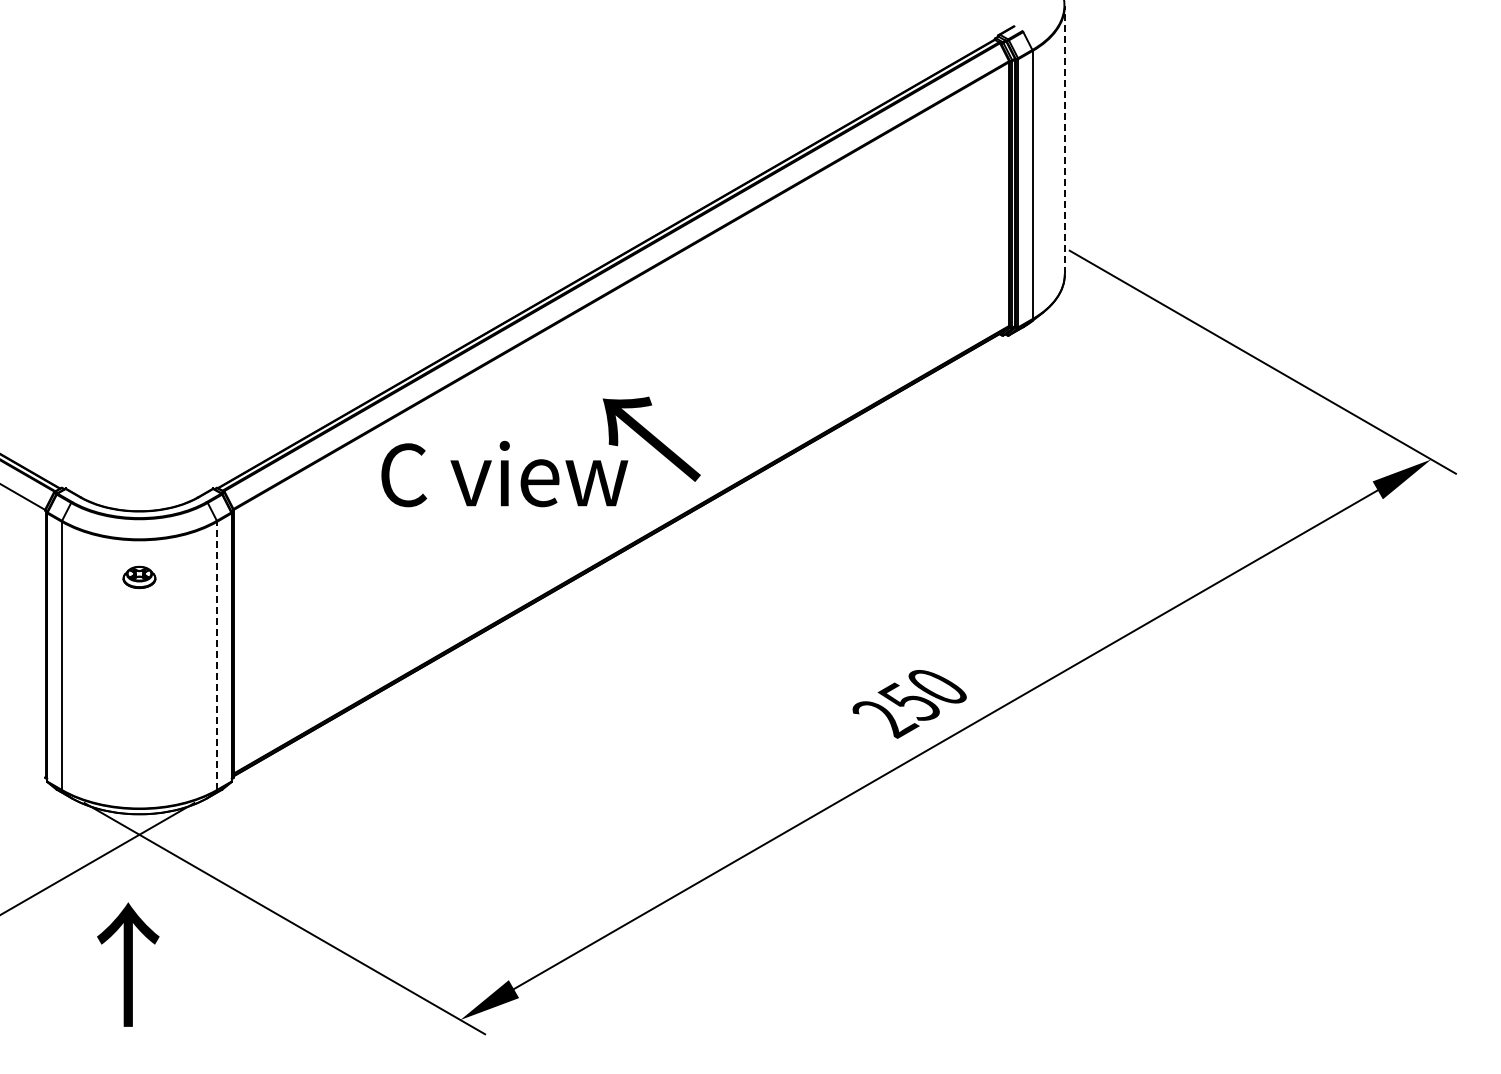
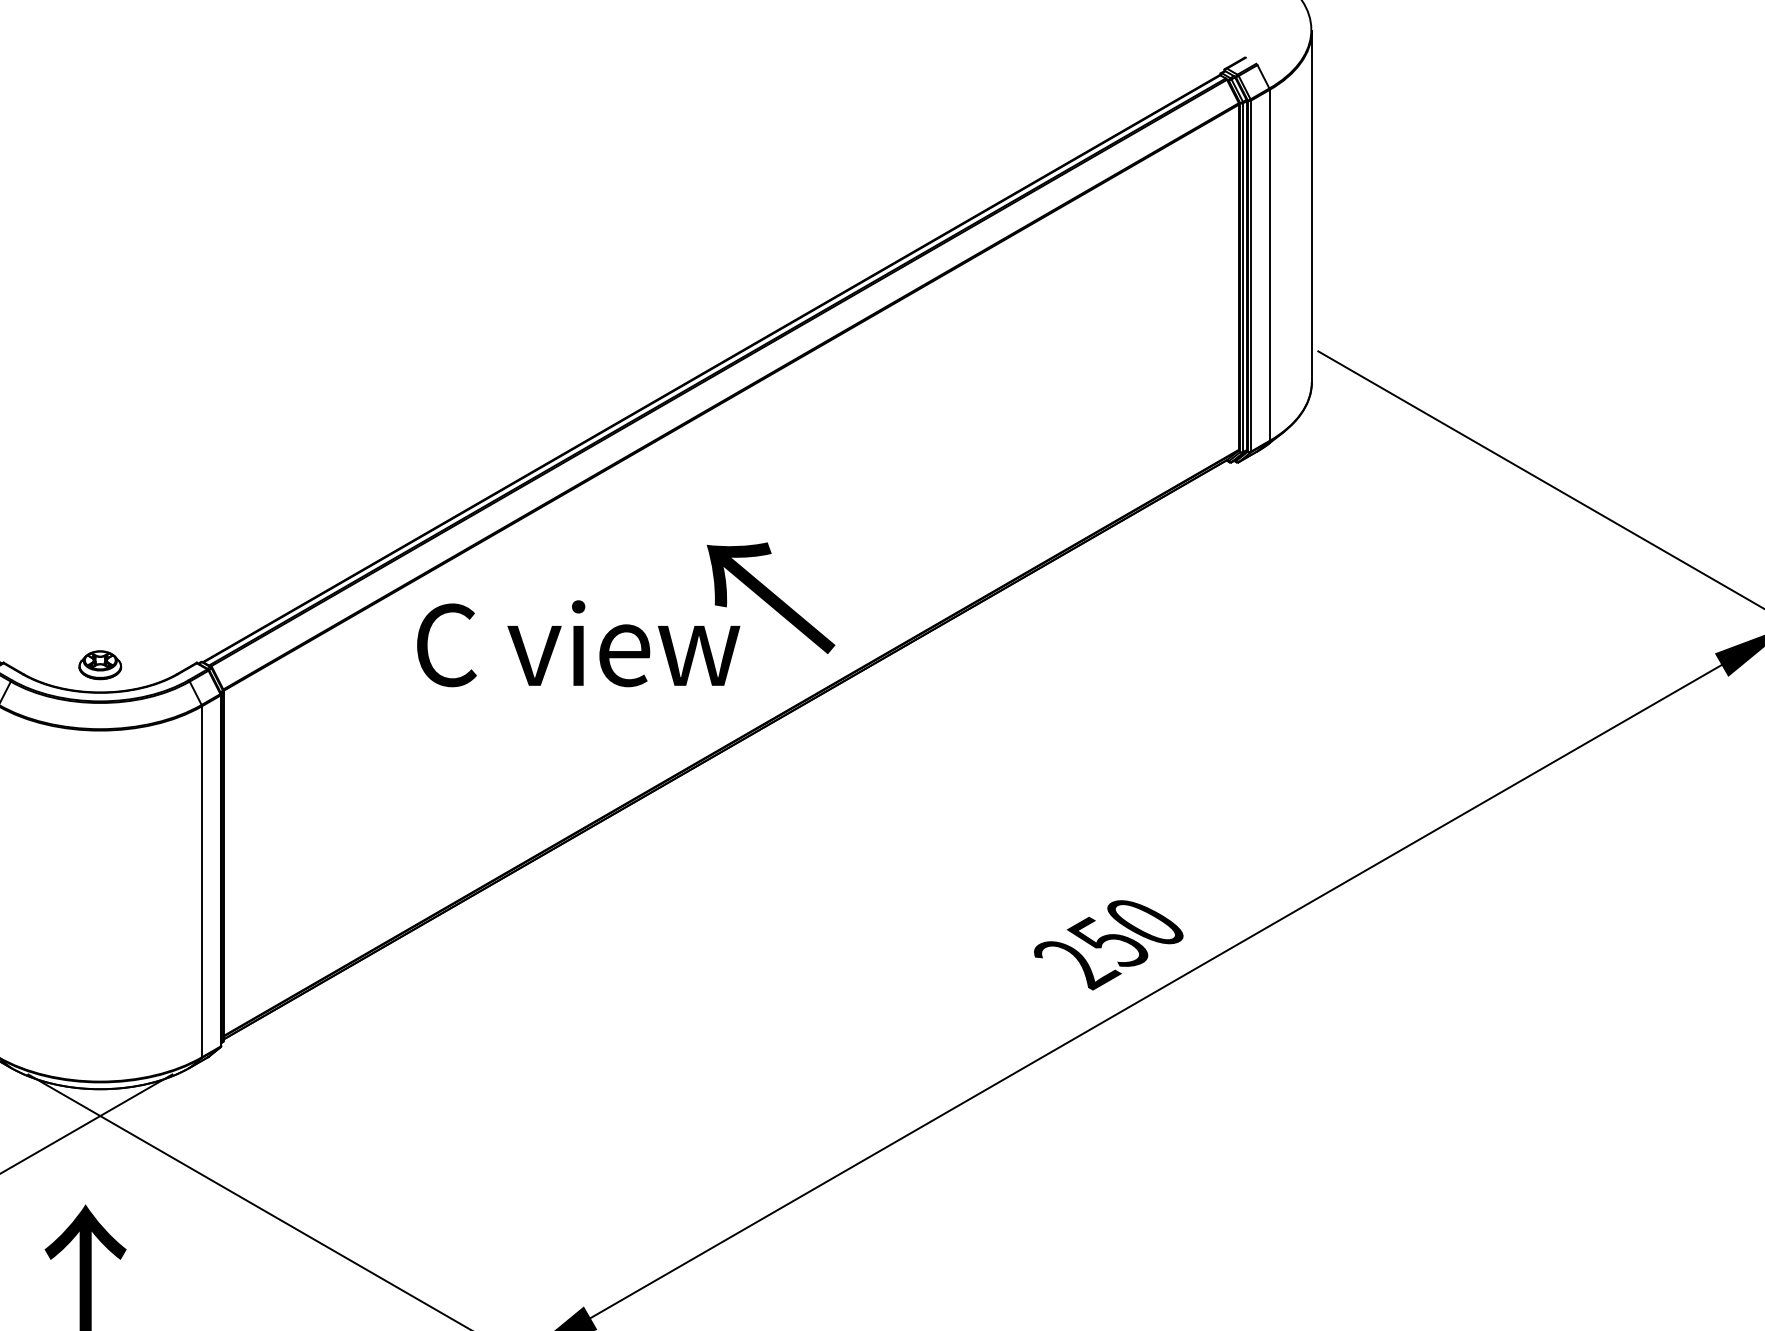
line: (1064, 139) -> (1311, 205), dashed -> solid
part: (139, 576) -> (100, 663), moved
line: (217, 655) -> (202, 881), dashed -> solid

